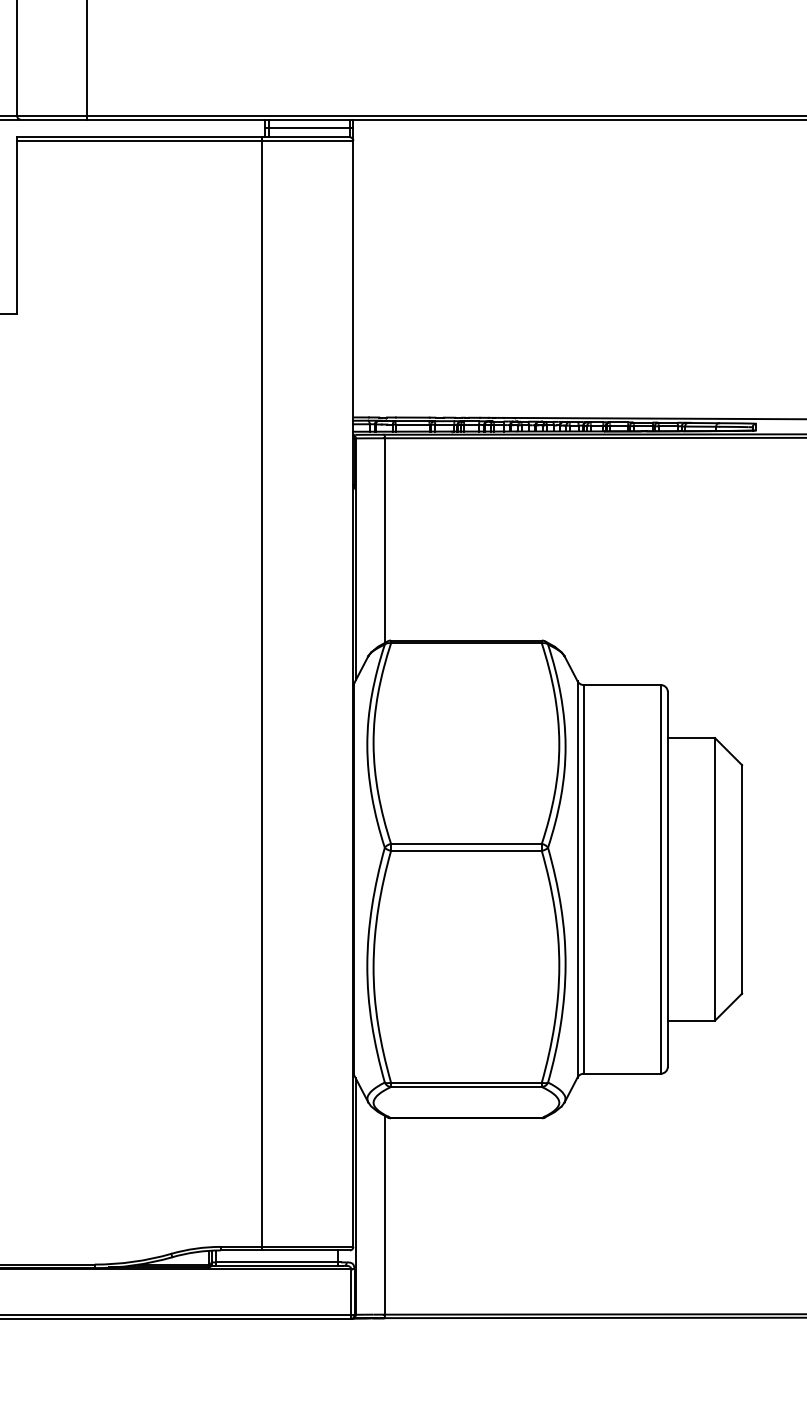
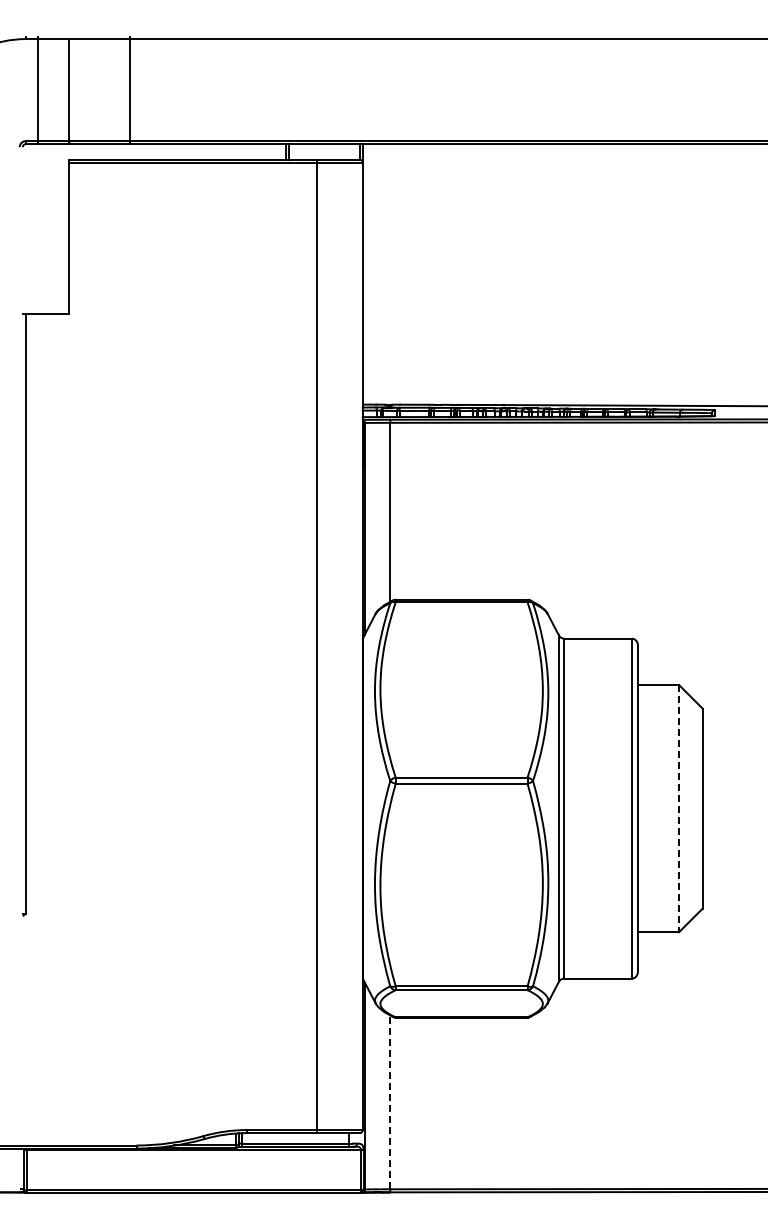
line: (308, 128) -> (323, 151), removed
line: (261, 694) -> (317, 646), moved
line: (715, 879) -> (679, 808), solid -> dashed
line: (385, 1215) -> (390, 1102), solid -> dashed

